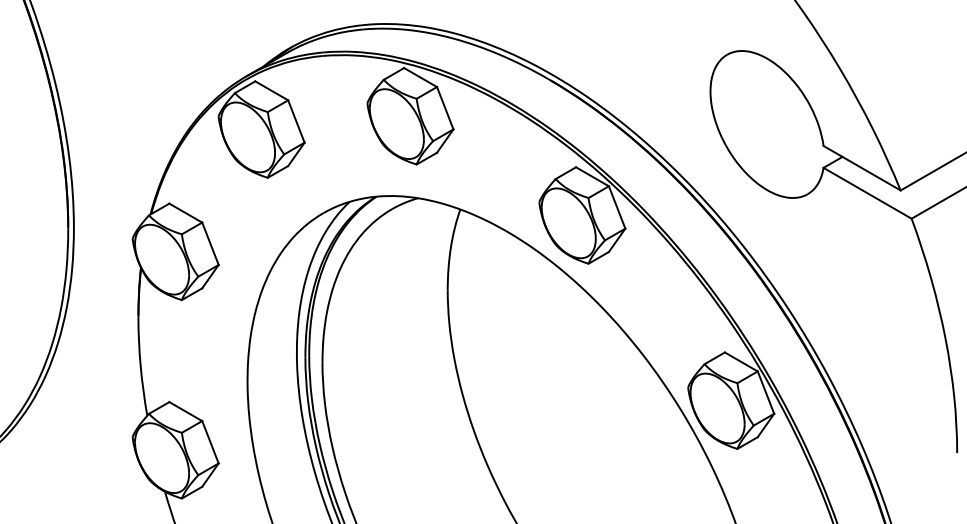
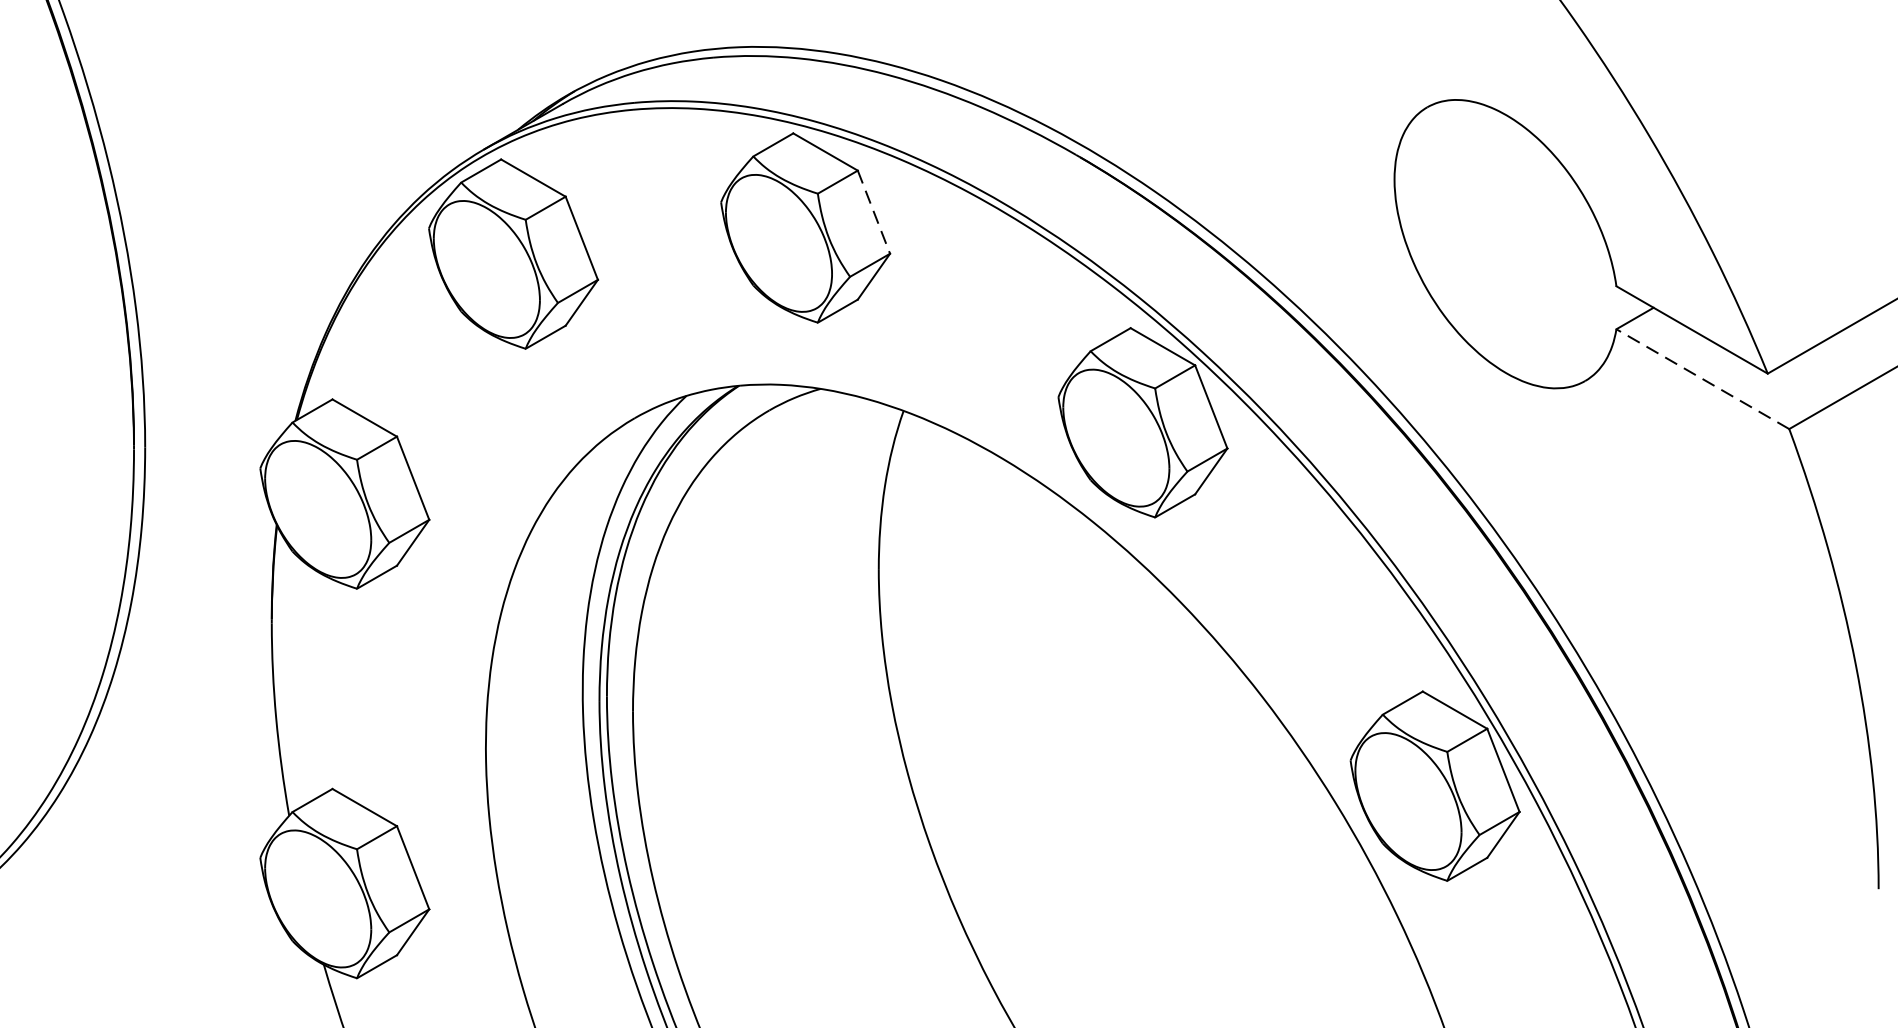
line: (445, 108) -> (874, 212), solid -> dashed
line: (867, 193) -> (1702, 379), solid -> dashed

